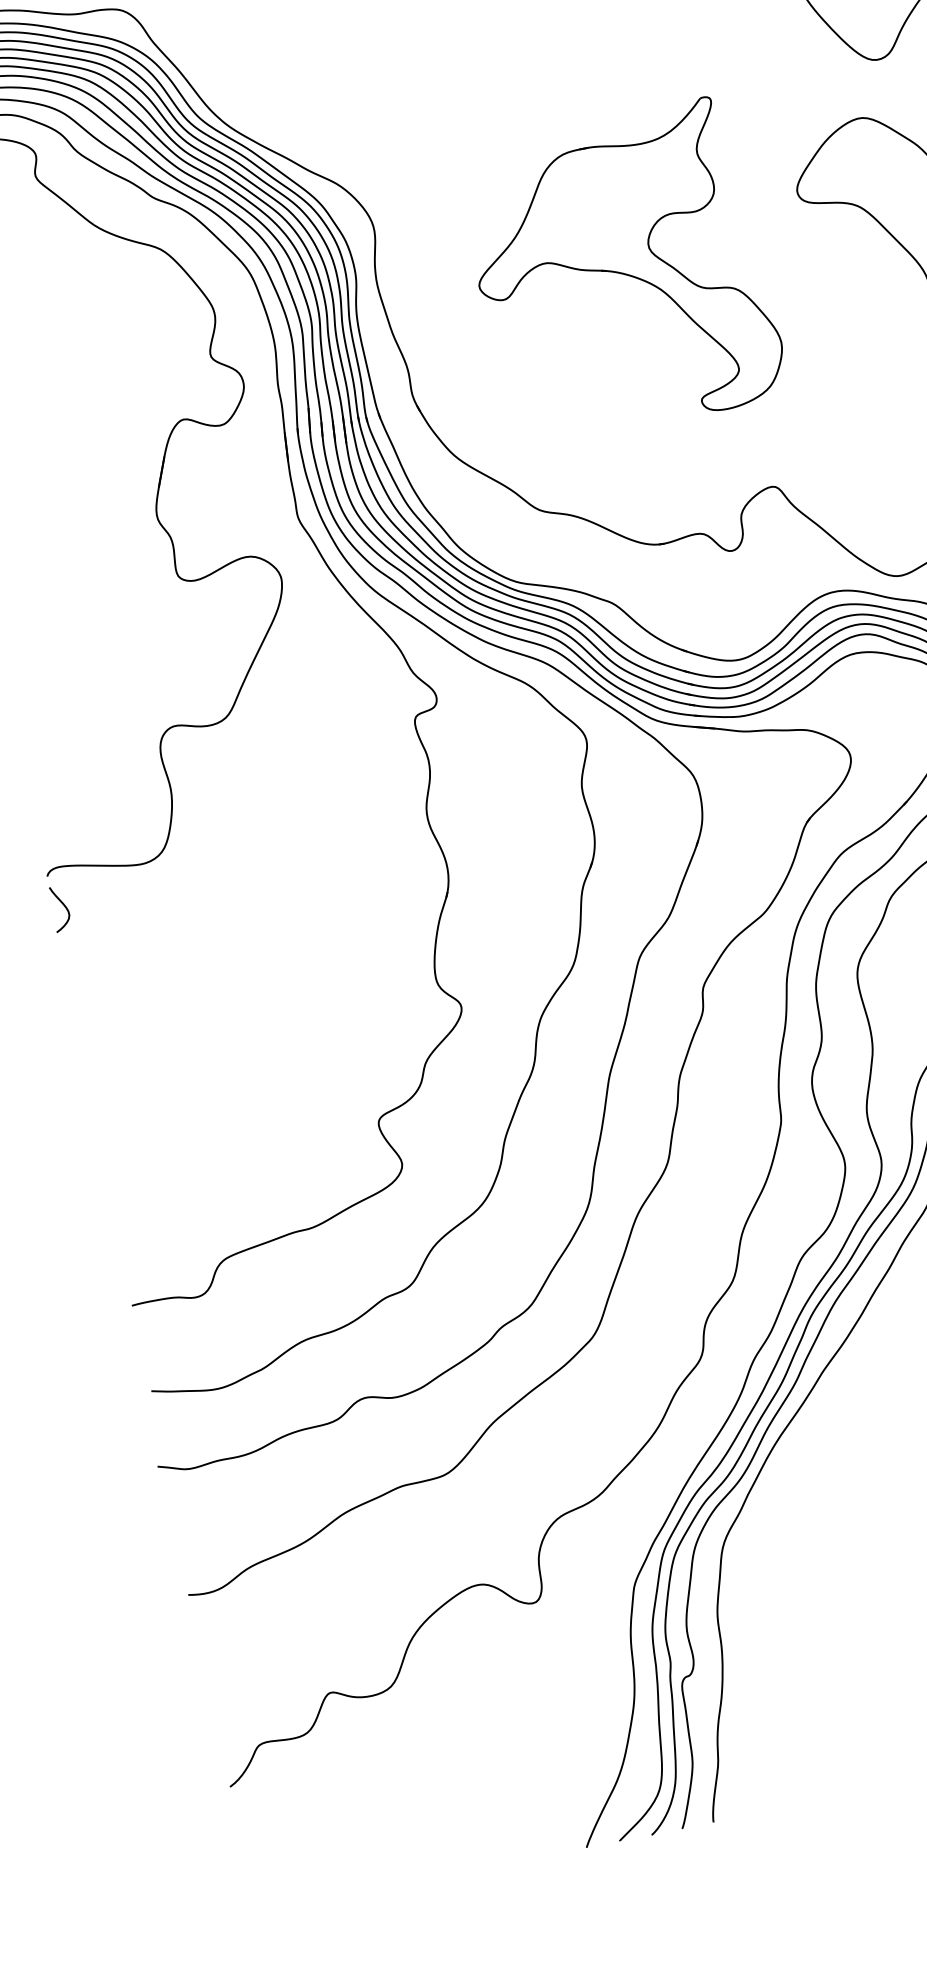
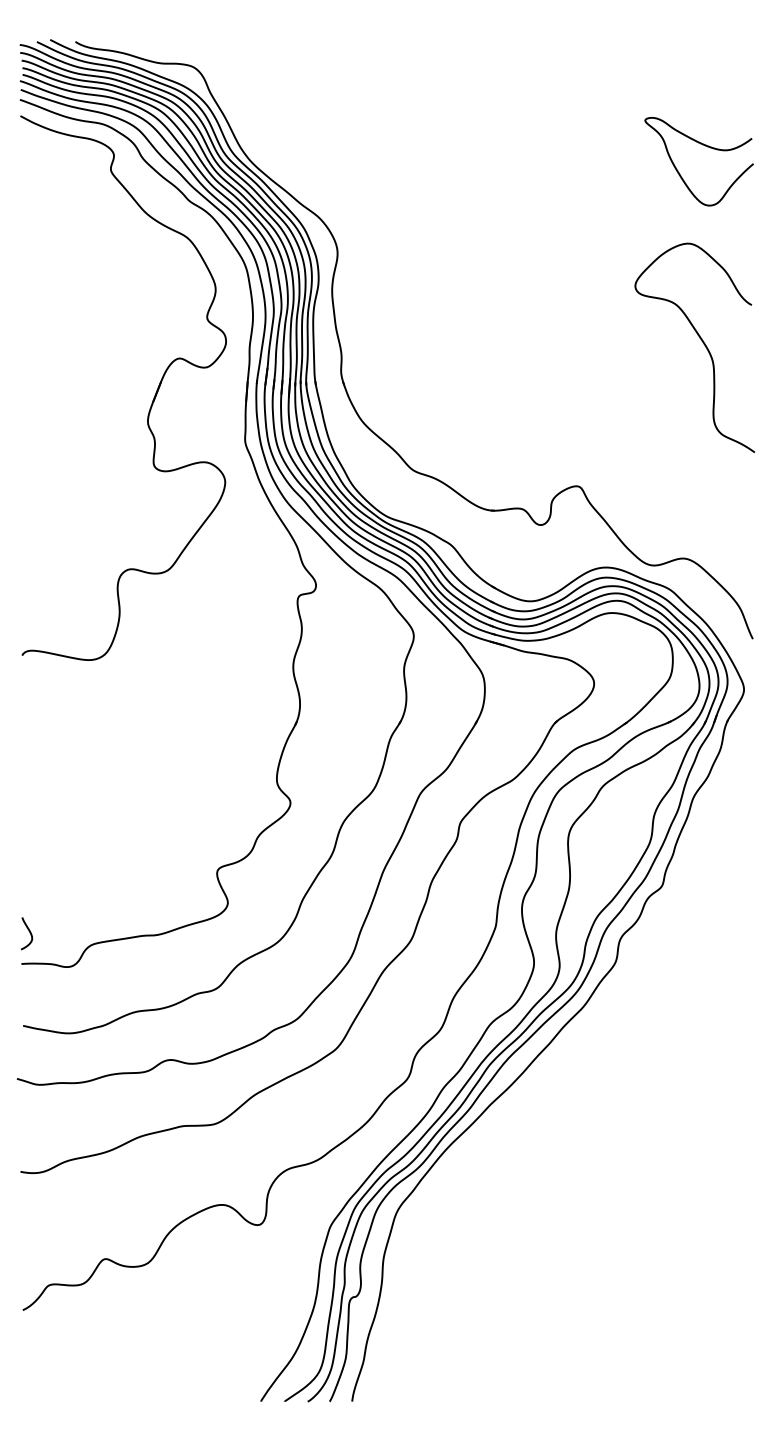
part: (621, 271) -> (502, 316), removed
curve: (63, 907) -> (29, 933), moved

